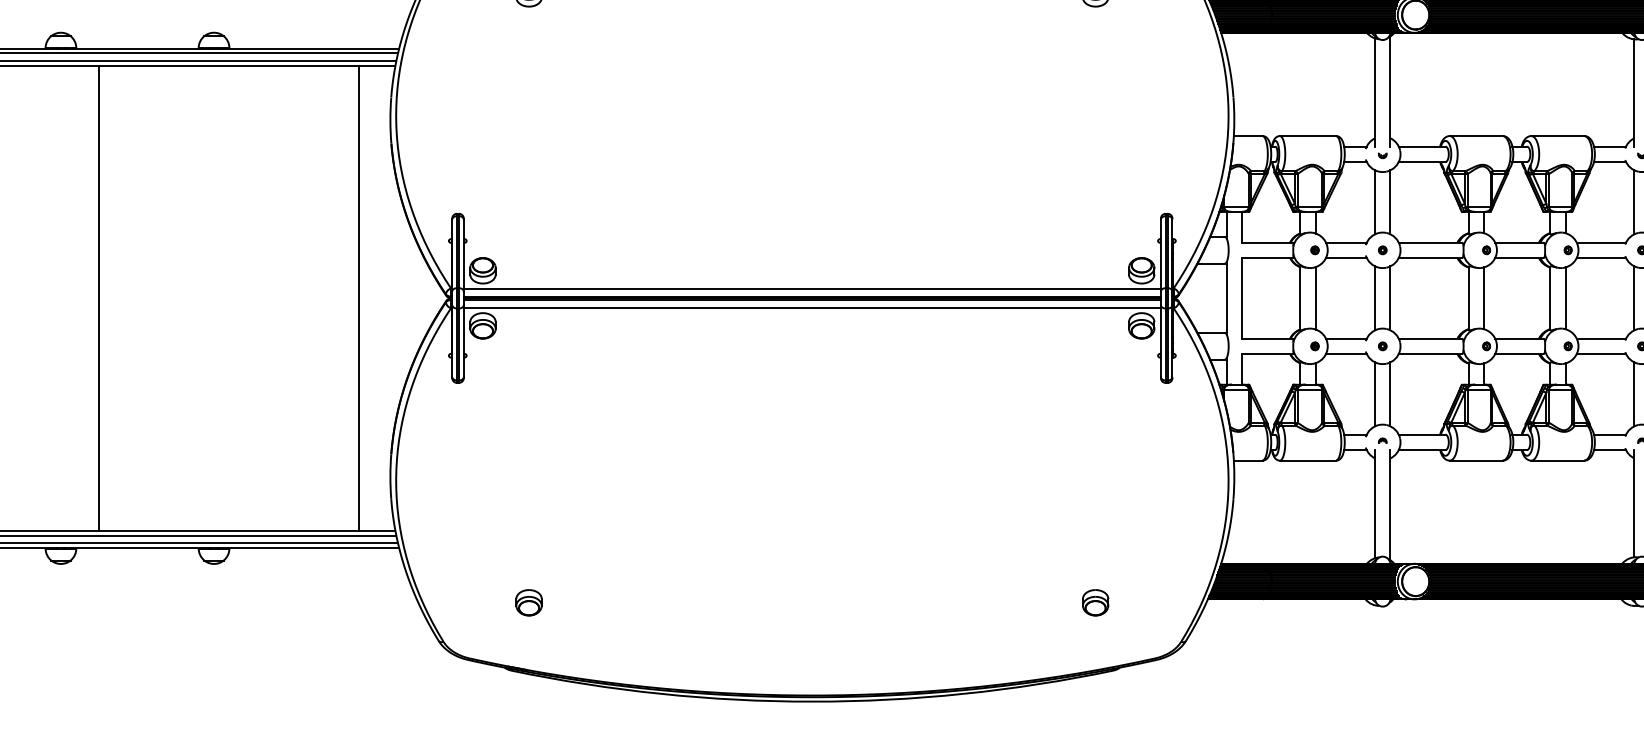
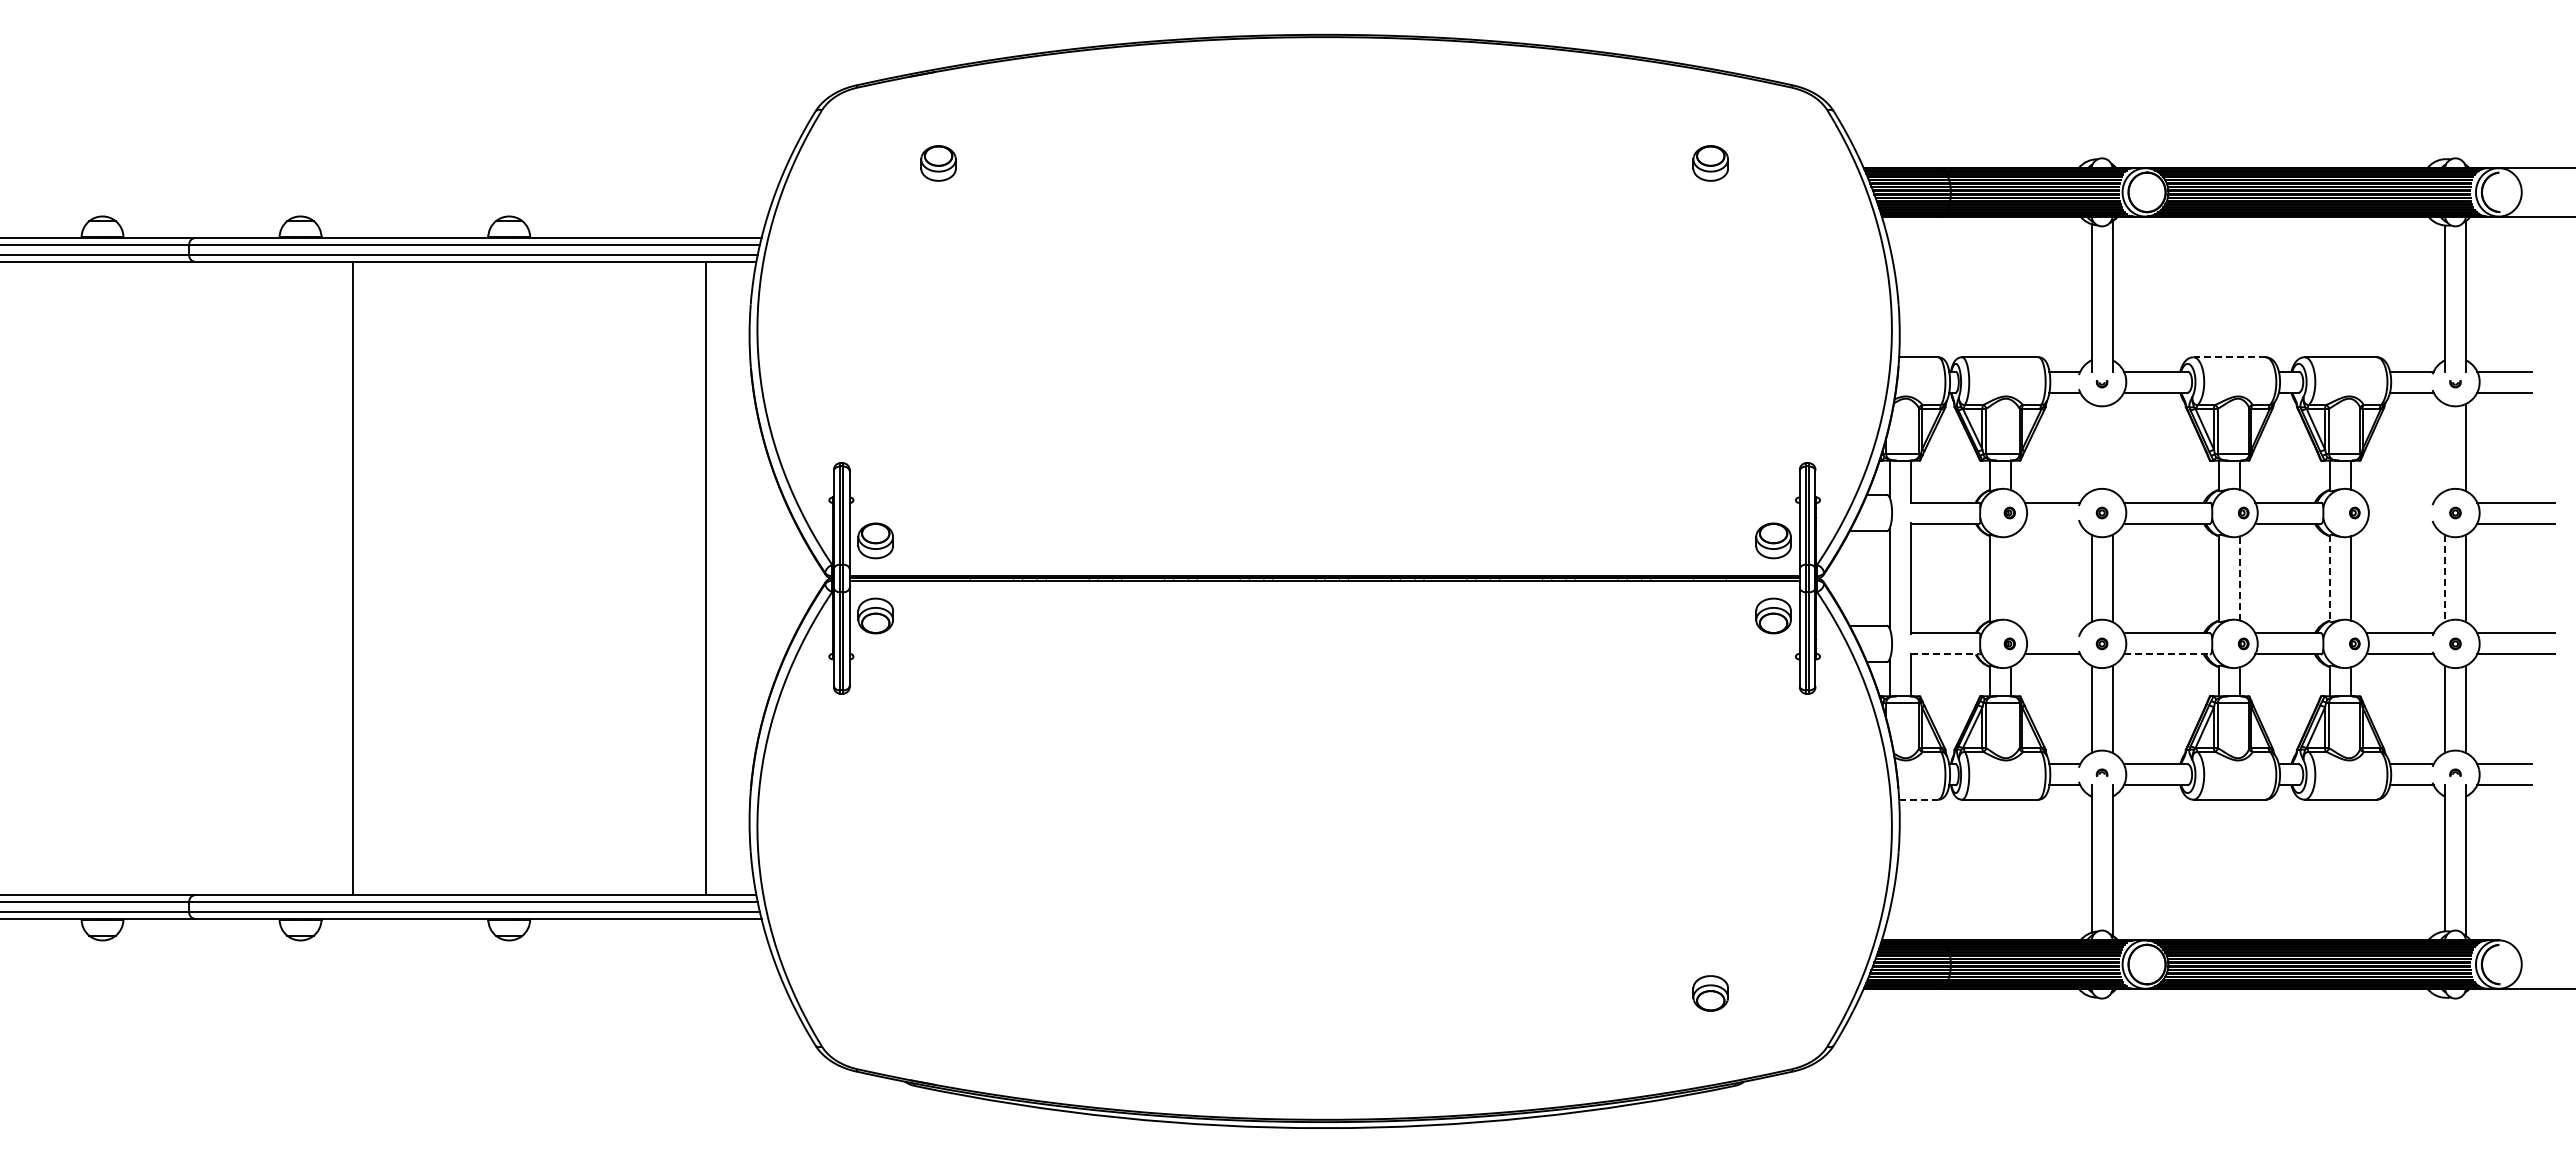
line: (1476, 136) -> (2229, 357), solid -> dashed
line: (1374, 202) -> (2091, 447), removed
line: (1390, 202) -> (2112, 447), removed
line: (1634, 202) -> (2445, 447), removed
line: (1600, 242) -> (2399, 502), removed
line: (1346, 258) -> (2052, 523), removed
line: (1600, 258) -> (2399, 523), removed
line: (812, 288) -> (1324, 565), removed
line: (1315, 297) -> (2010, 577), removed
line: (1484, 297) -> (2240, 577), solid -> dashed
line: (1550, 298) -> (2330, 578), solid -> dashed
line: (1634, 298) -> (2445, 578), solid -> dashed
line: (812, 307) -> (1324, 591), removed
line: (1346, 338) -> (2052, 633), removed
line: (1267, 354) -> (1945, 654), solid -> dashed
line: (1430, 354) -> (2166, 654), solid -> dashed
line: (1248, 460) -> (1918, 799), solid -> dashed
part: (529, 602) -> (938, 993), removed

